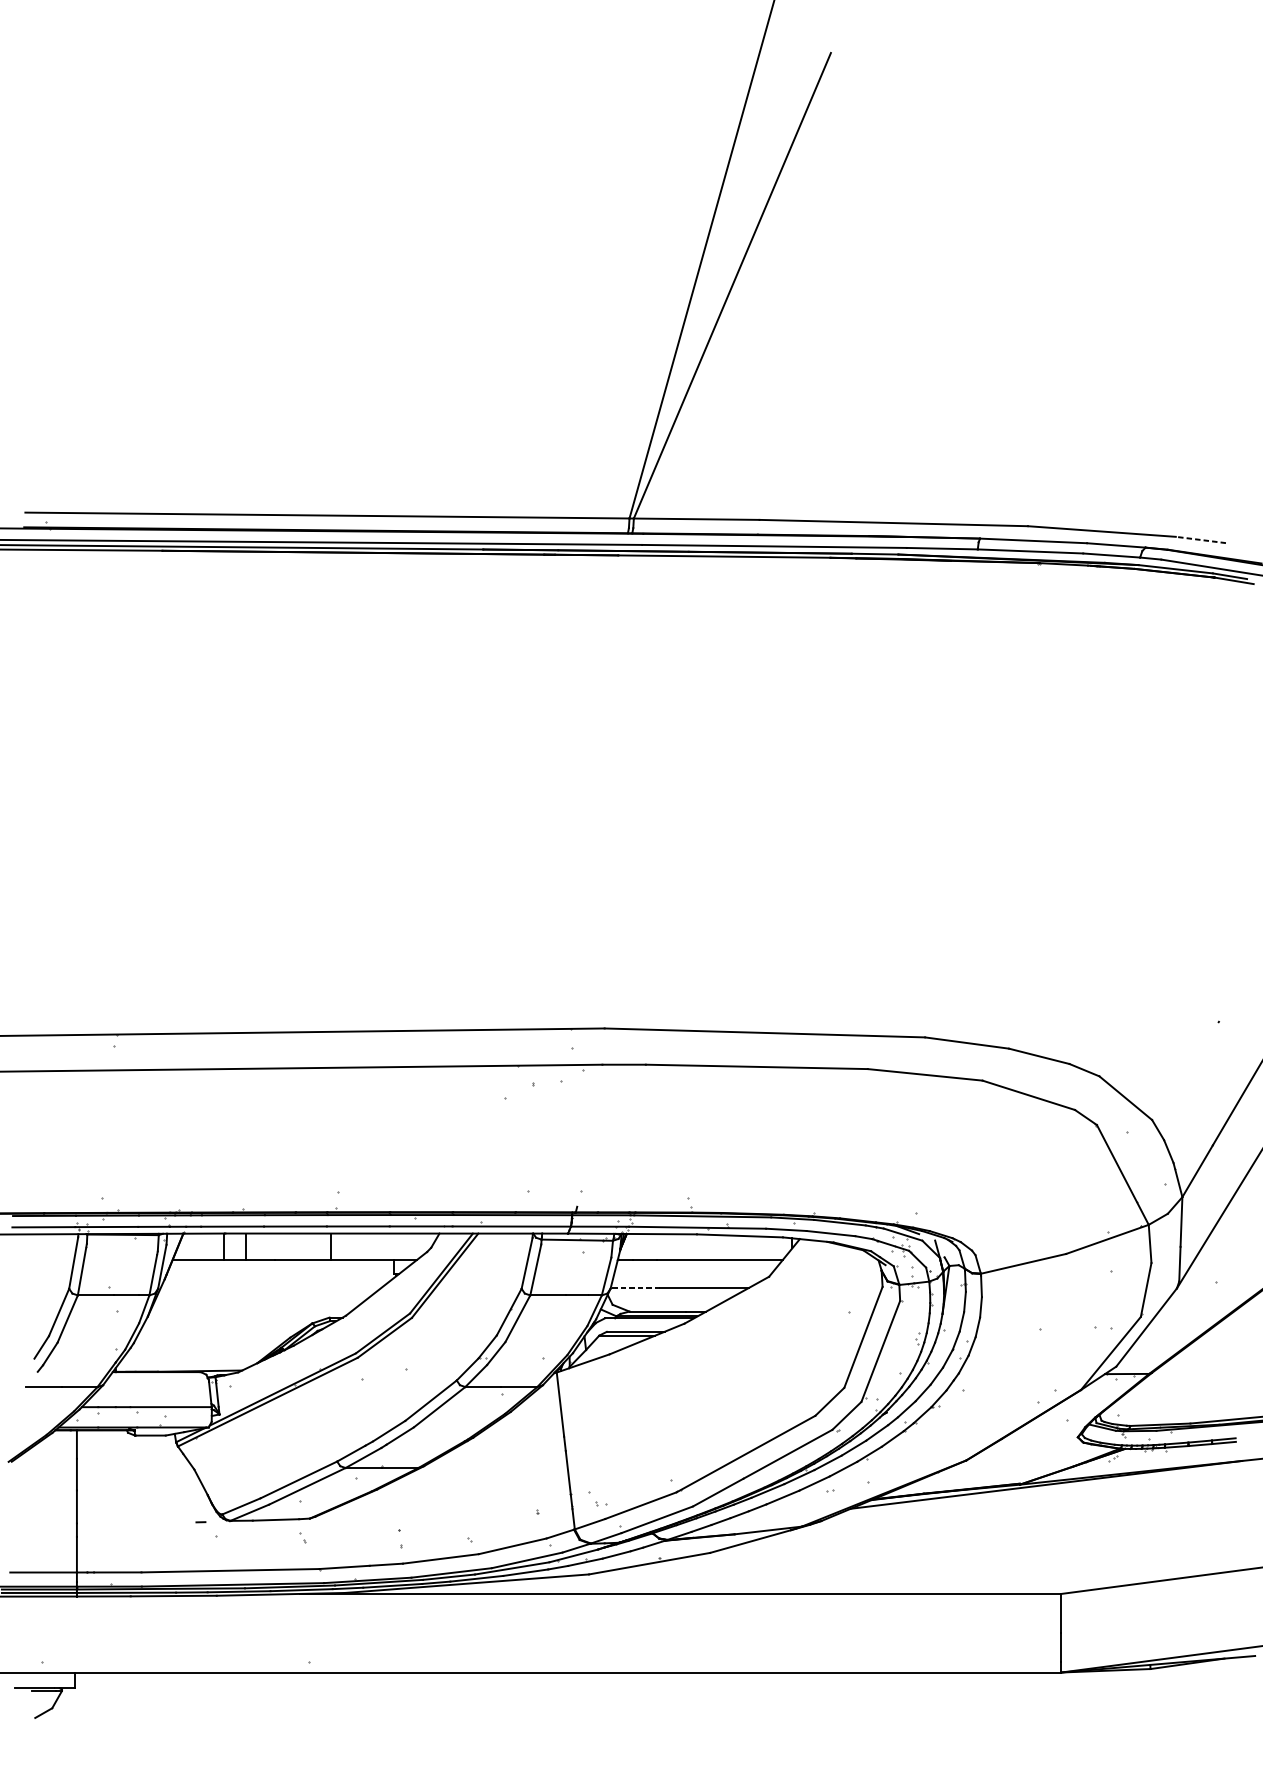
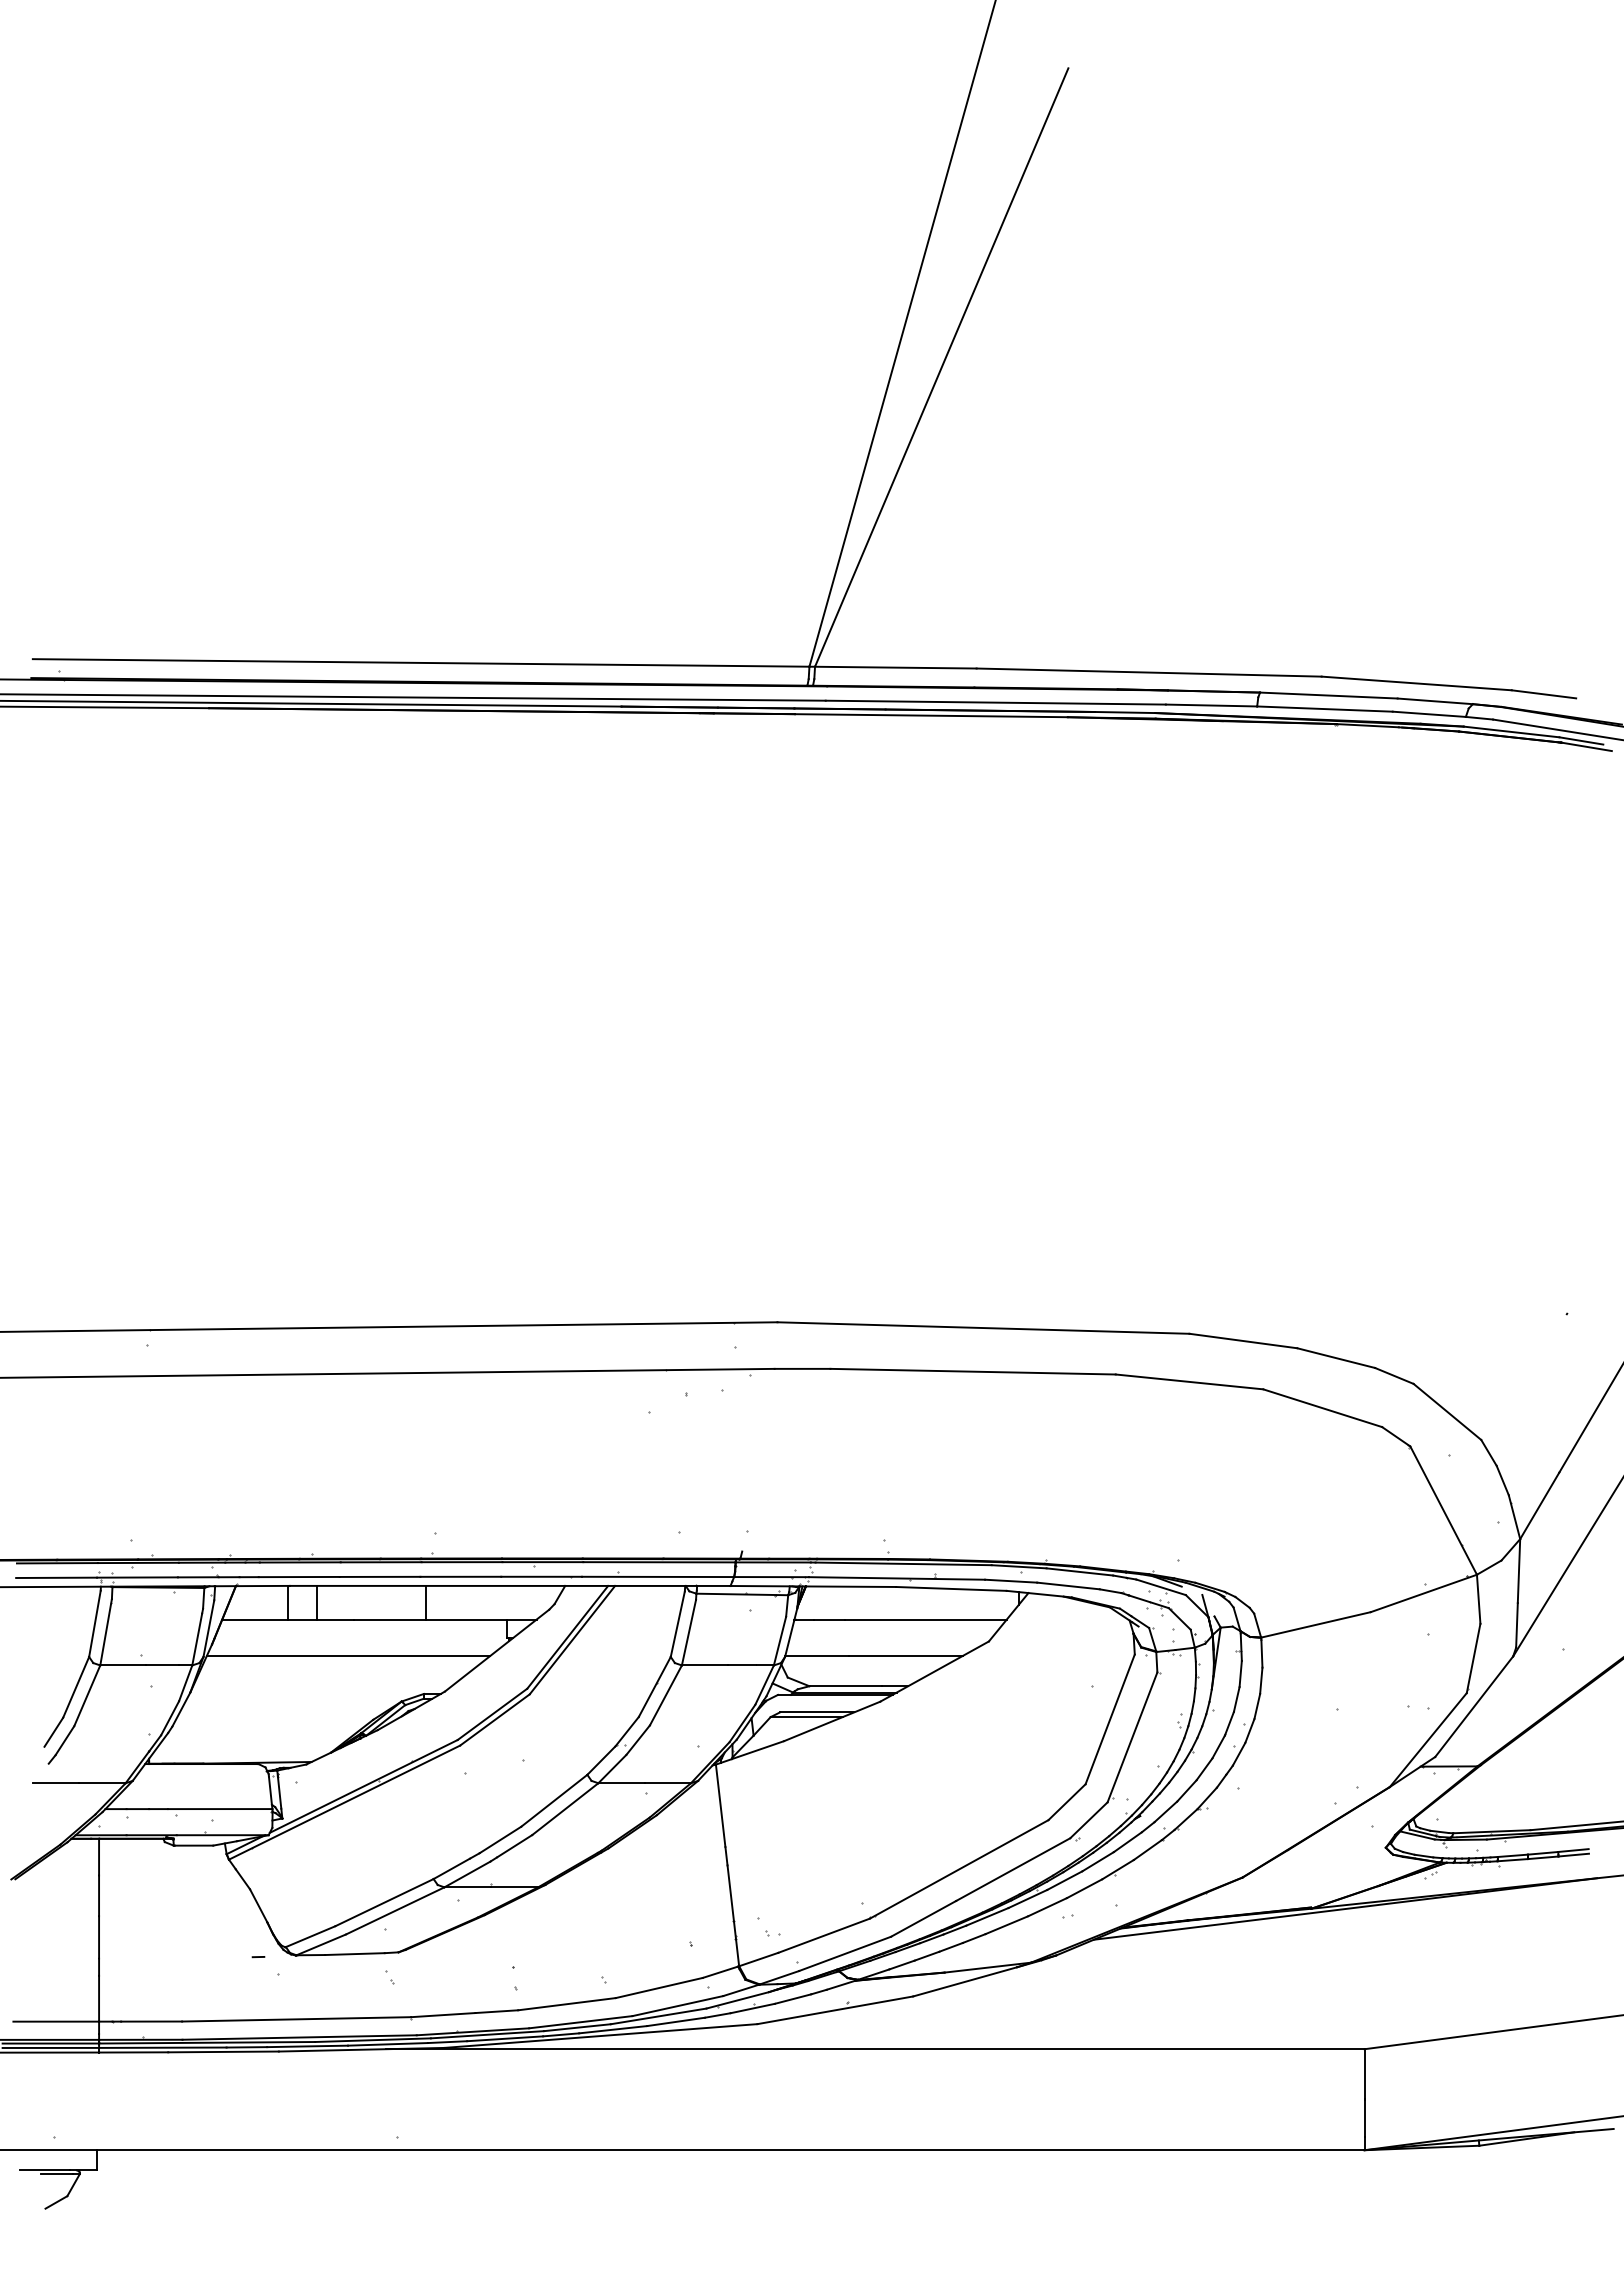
line: (1200, 540) -> (1543, 694), dashed -> solid
line: (635, 1287) -> (817, 1655), dashed -> solid
line: (270, 1288) -> (347, 1656), added

